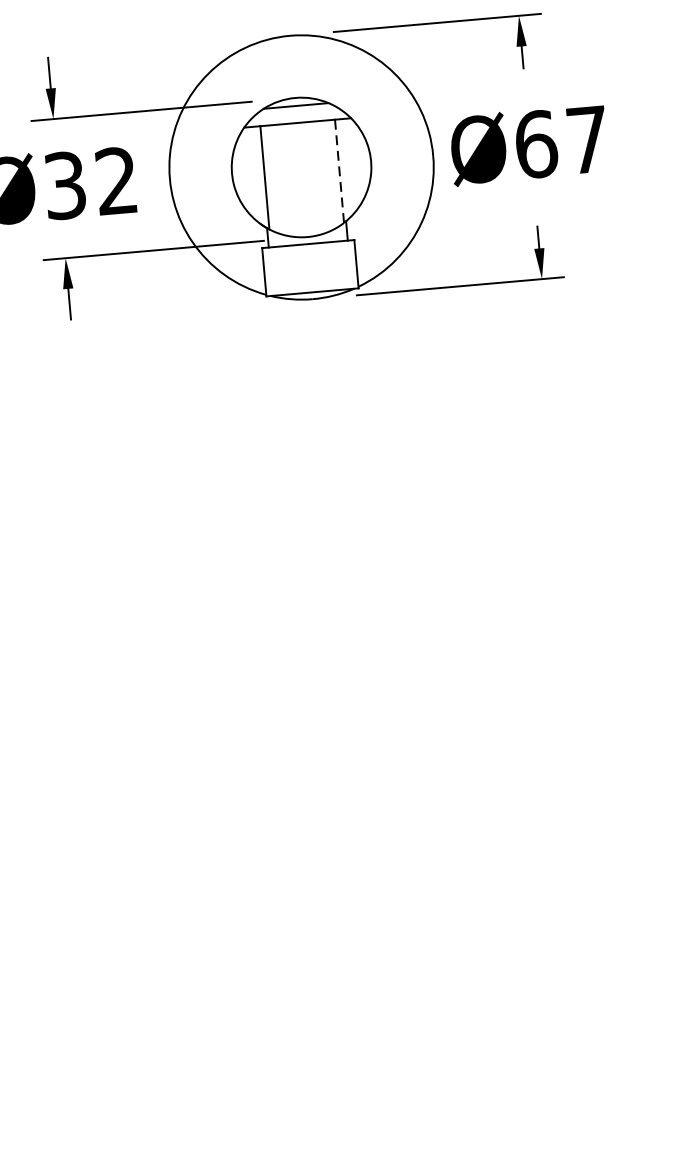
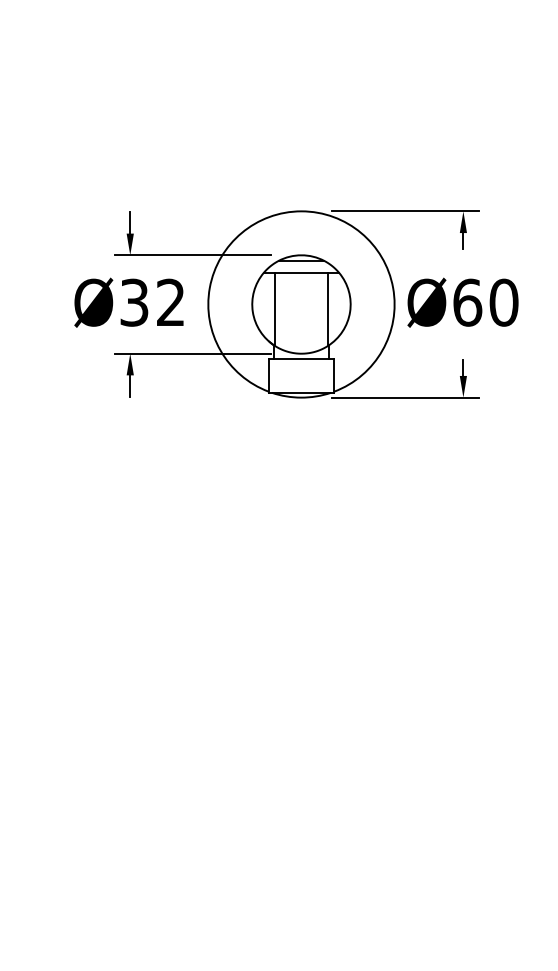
text: (586, 139) -> (503, 302), Ø67 -> Ø60
line: (338, 171) -> (327, 309), dashed -> solid

